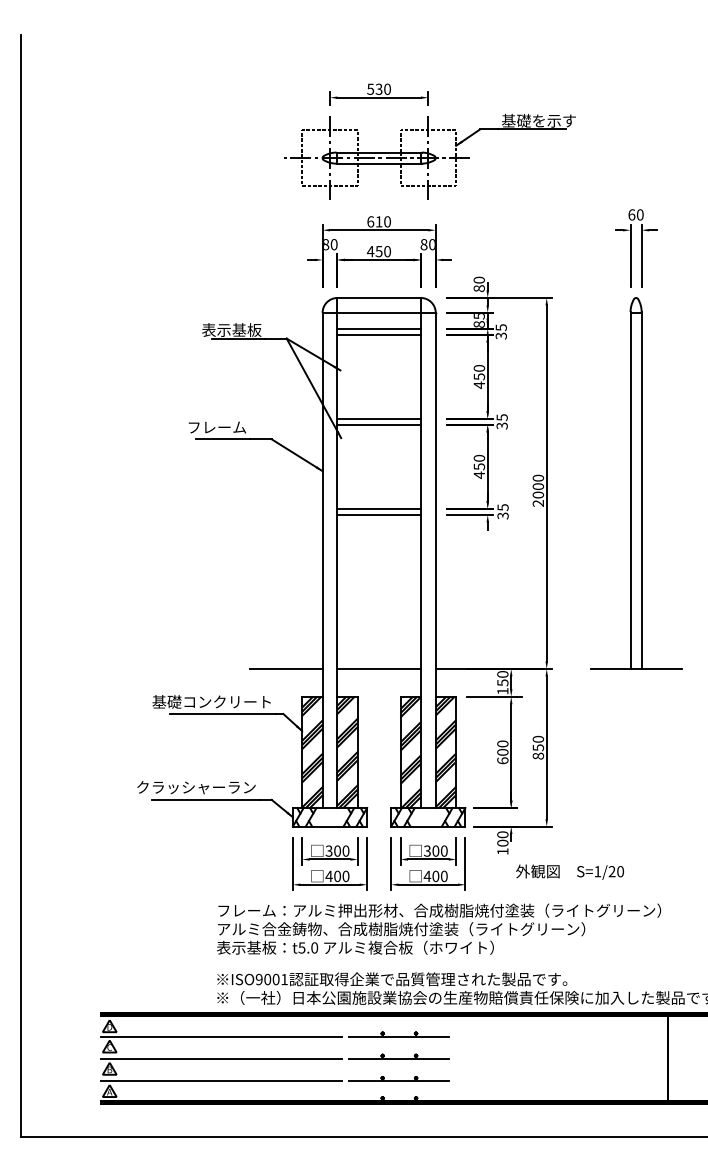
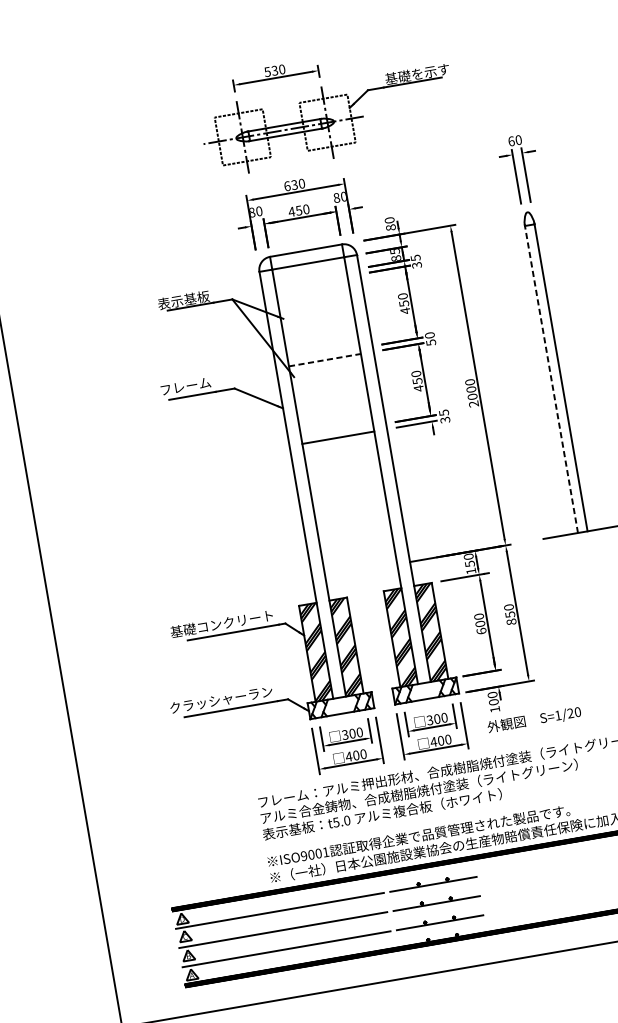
text: (378, 221) -> (294, 184), 610 -> 630
line: (378, 328) -> (310, 277), removed
line: (378, 335) -> (311, 283), removed
line: (378, 418) -> (323, 354), removed
text: (501, 421) -> (429, 338), 35 -> 50
line: (379, 425) -> (325, 360), solid -> dashed
line: (630, 490) -> (551, 379), solid -> dashed
line: (378, 508) -> (336, 432), removed
line: (286, 668) -> (281, 583), removed
line: (378, 668) -> (360, 570), removed
text: (569, 871) -> (533, 719), moved

